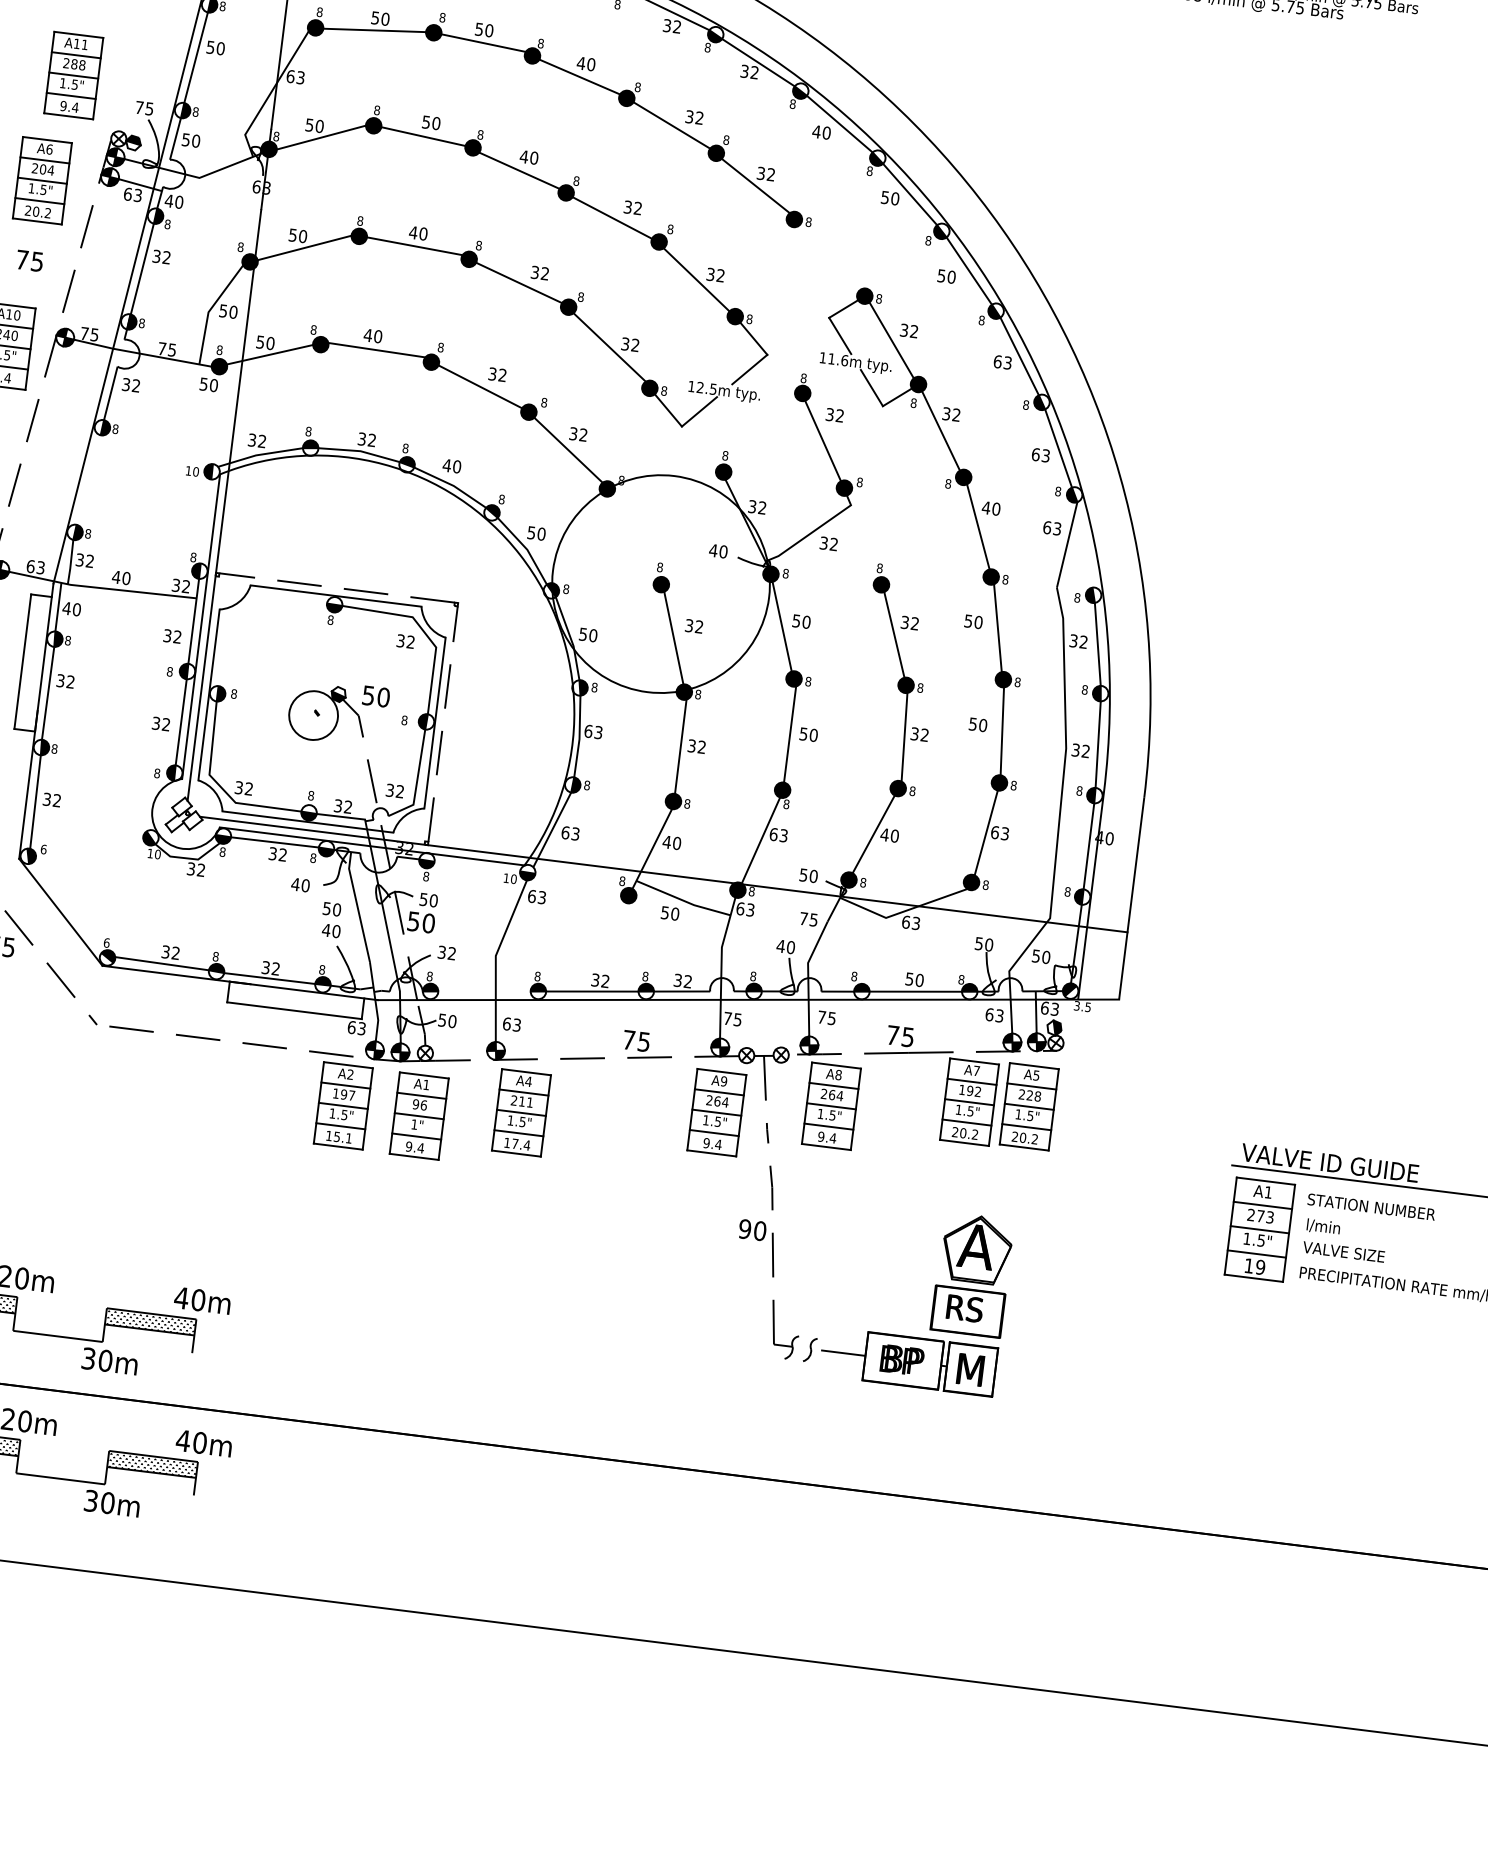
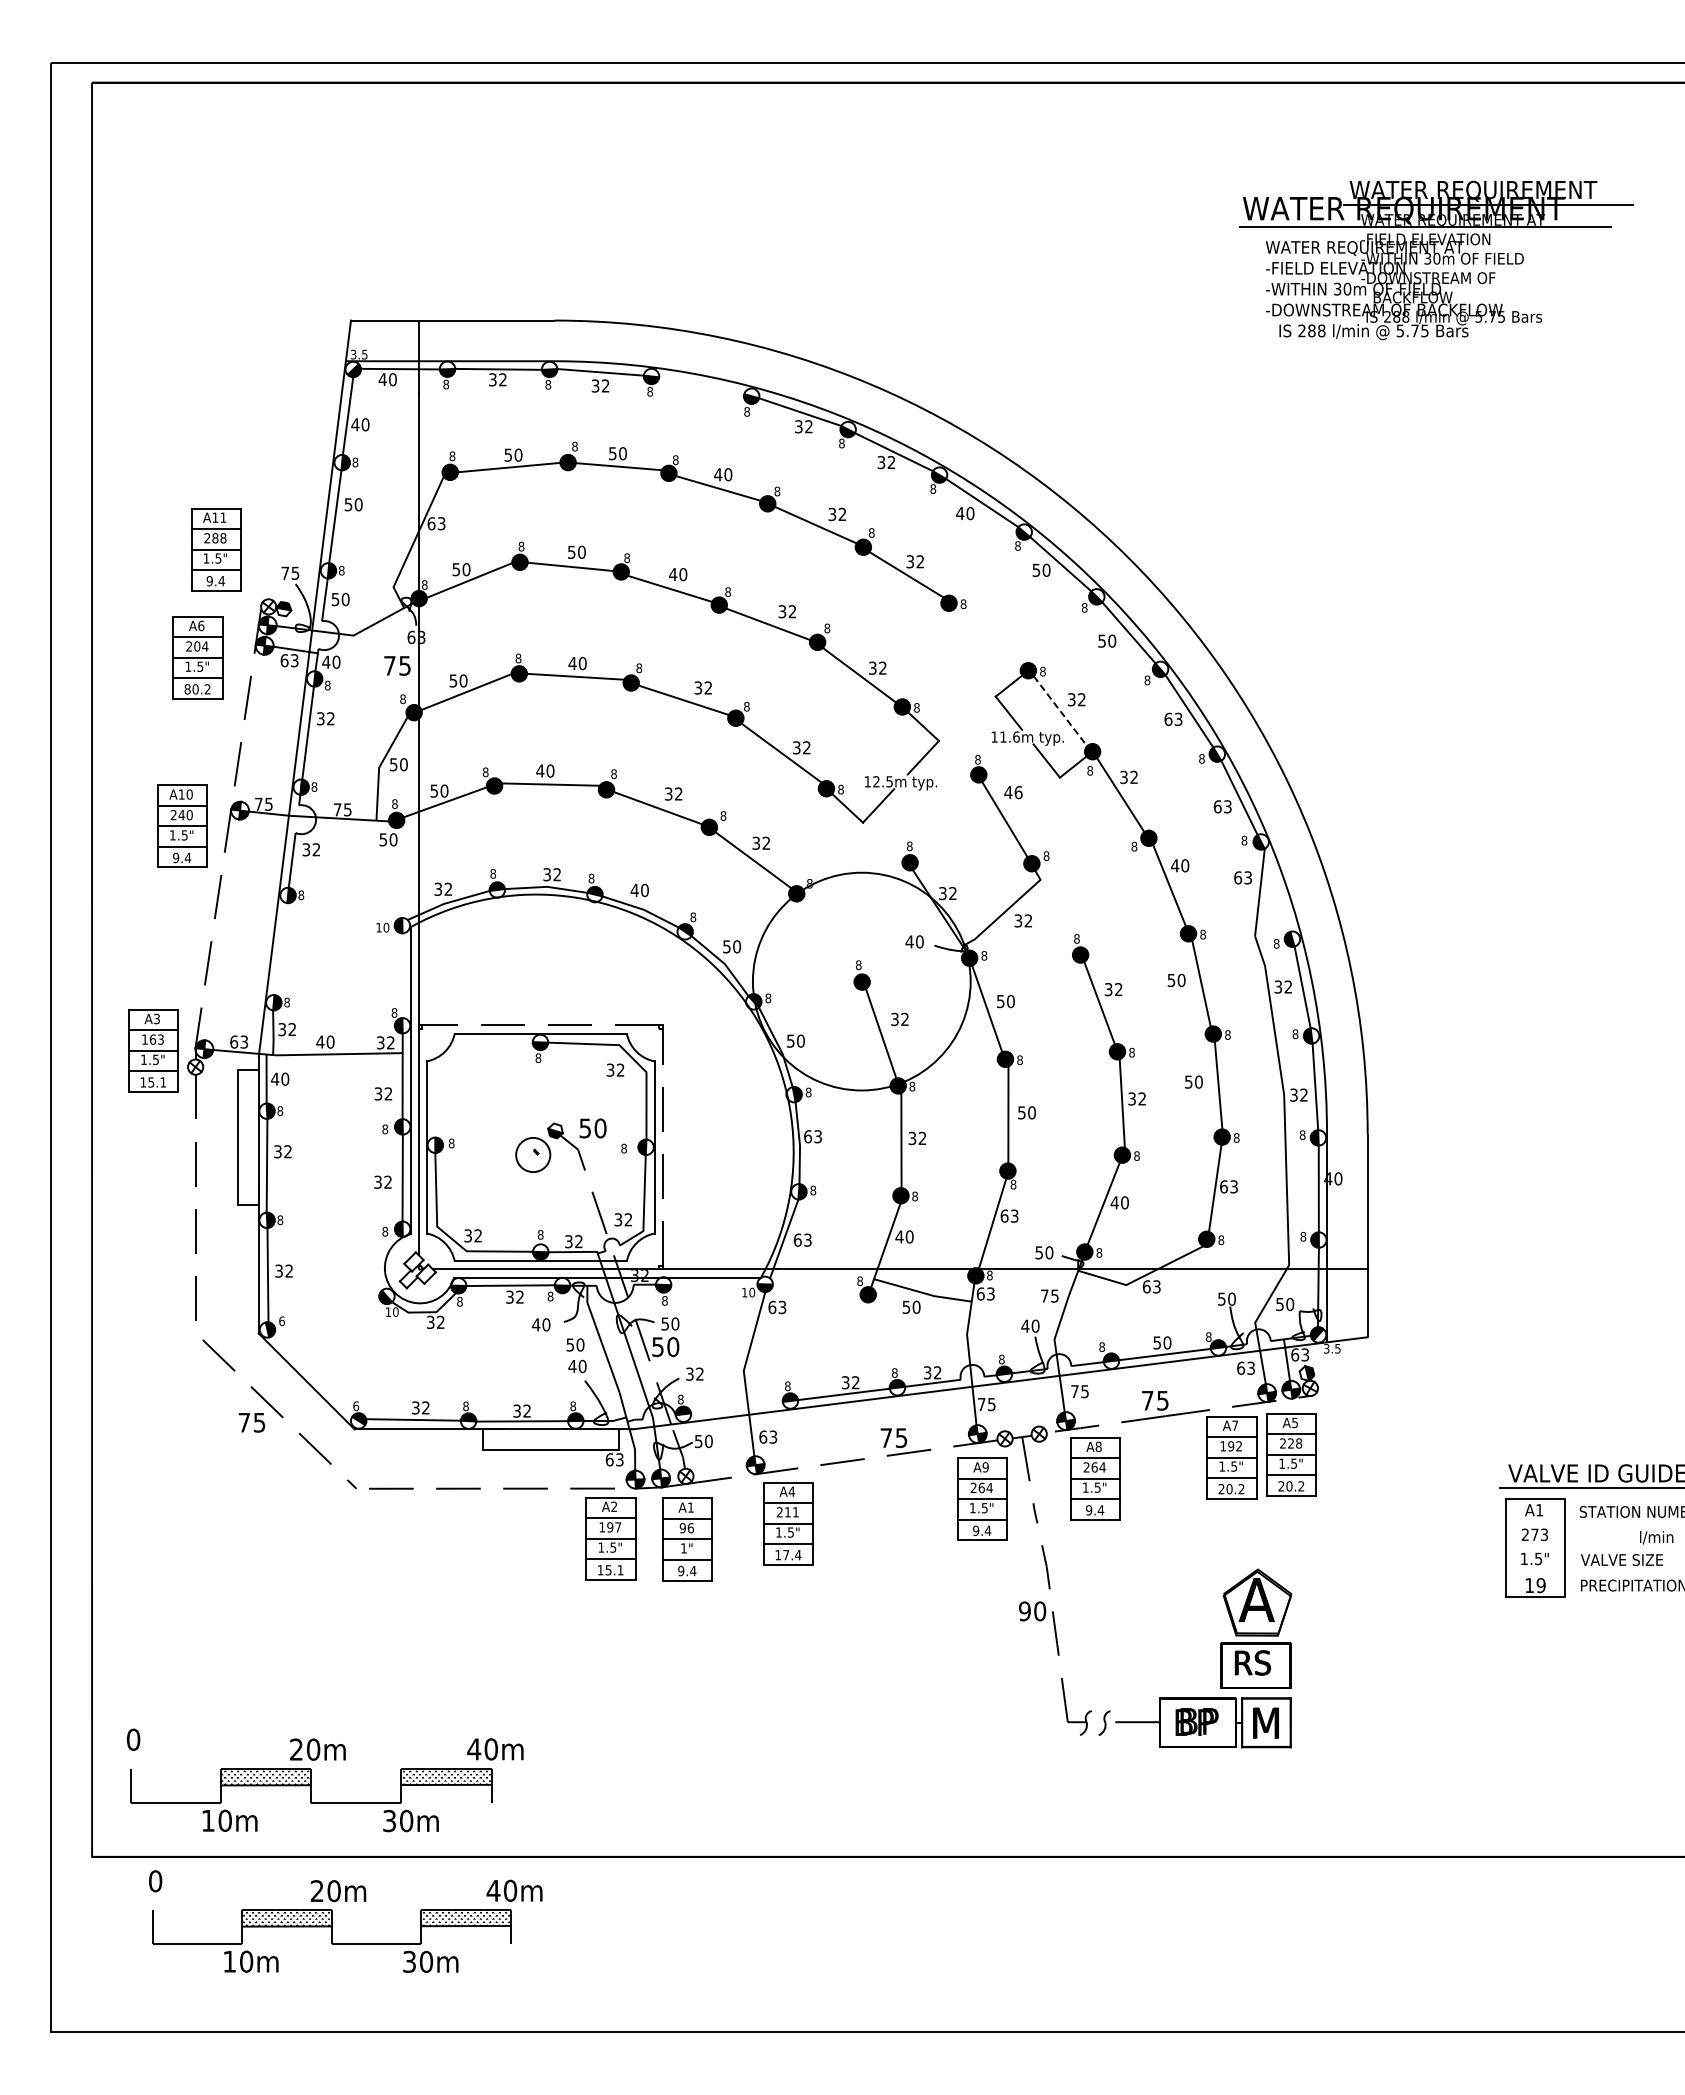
text: (28, 210) -> (187, 689), 20.2 -> 80.2
text: (29, 260) -> (397, 665), moved
line: (891, 340) -> (1060, 711), solid -> dashed
text: (834, 415) -> (1013, 792), 32 -> 46
circle: (312, 714) -> (532, 1154), size x0.7
line: (1262, 1205) -> (1535, 1523), removed
text: (1323, 1226) -> (1656, 1537), moved
line: (1259, 1229) -> (1535, 1548), removed
line: (1256, 1253) -> (1535, 1572), removed

